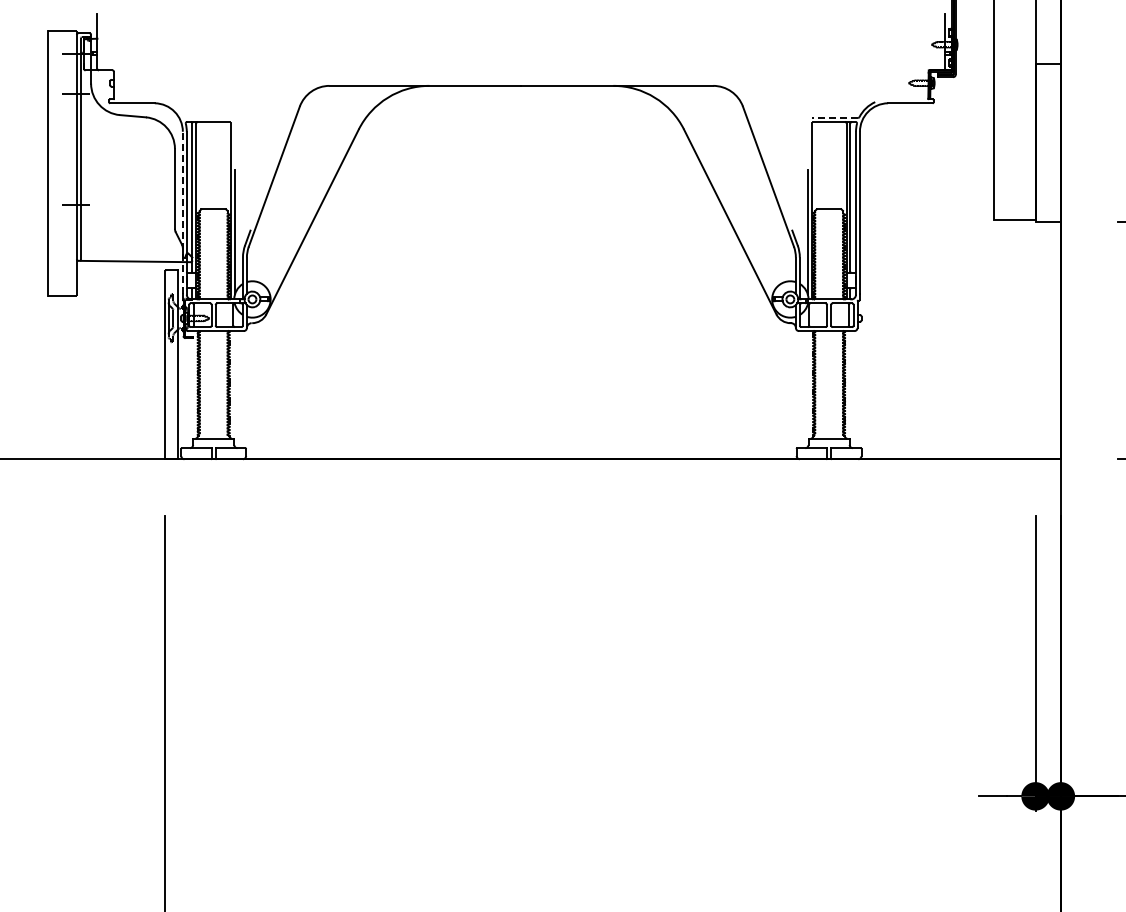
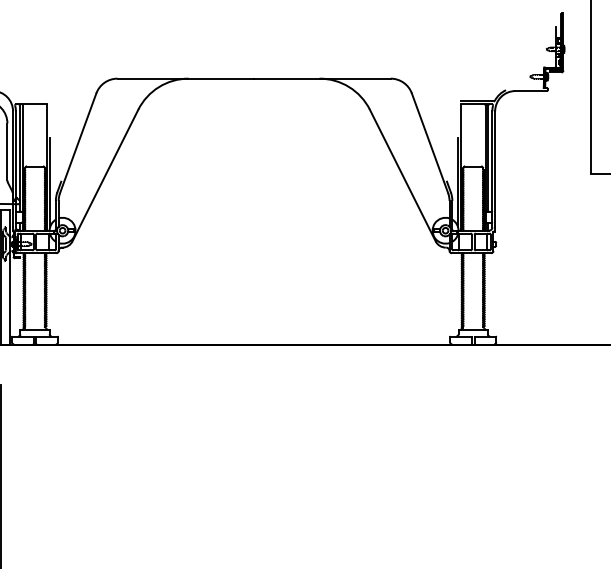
line: (834, 117) -> (477, 101), dashed -> solid
line: (182, 212) -> (12, 168), dashed -> solid

